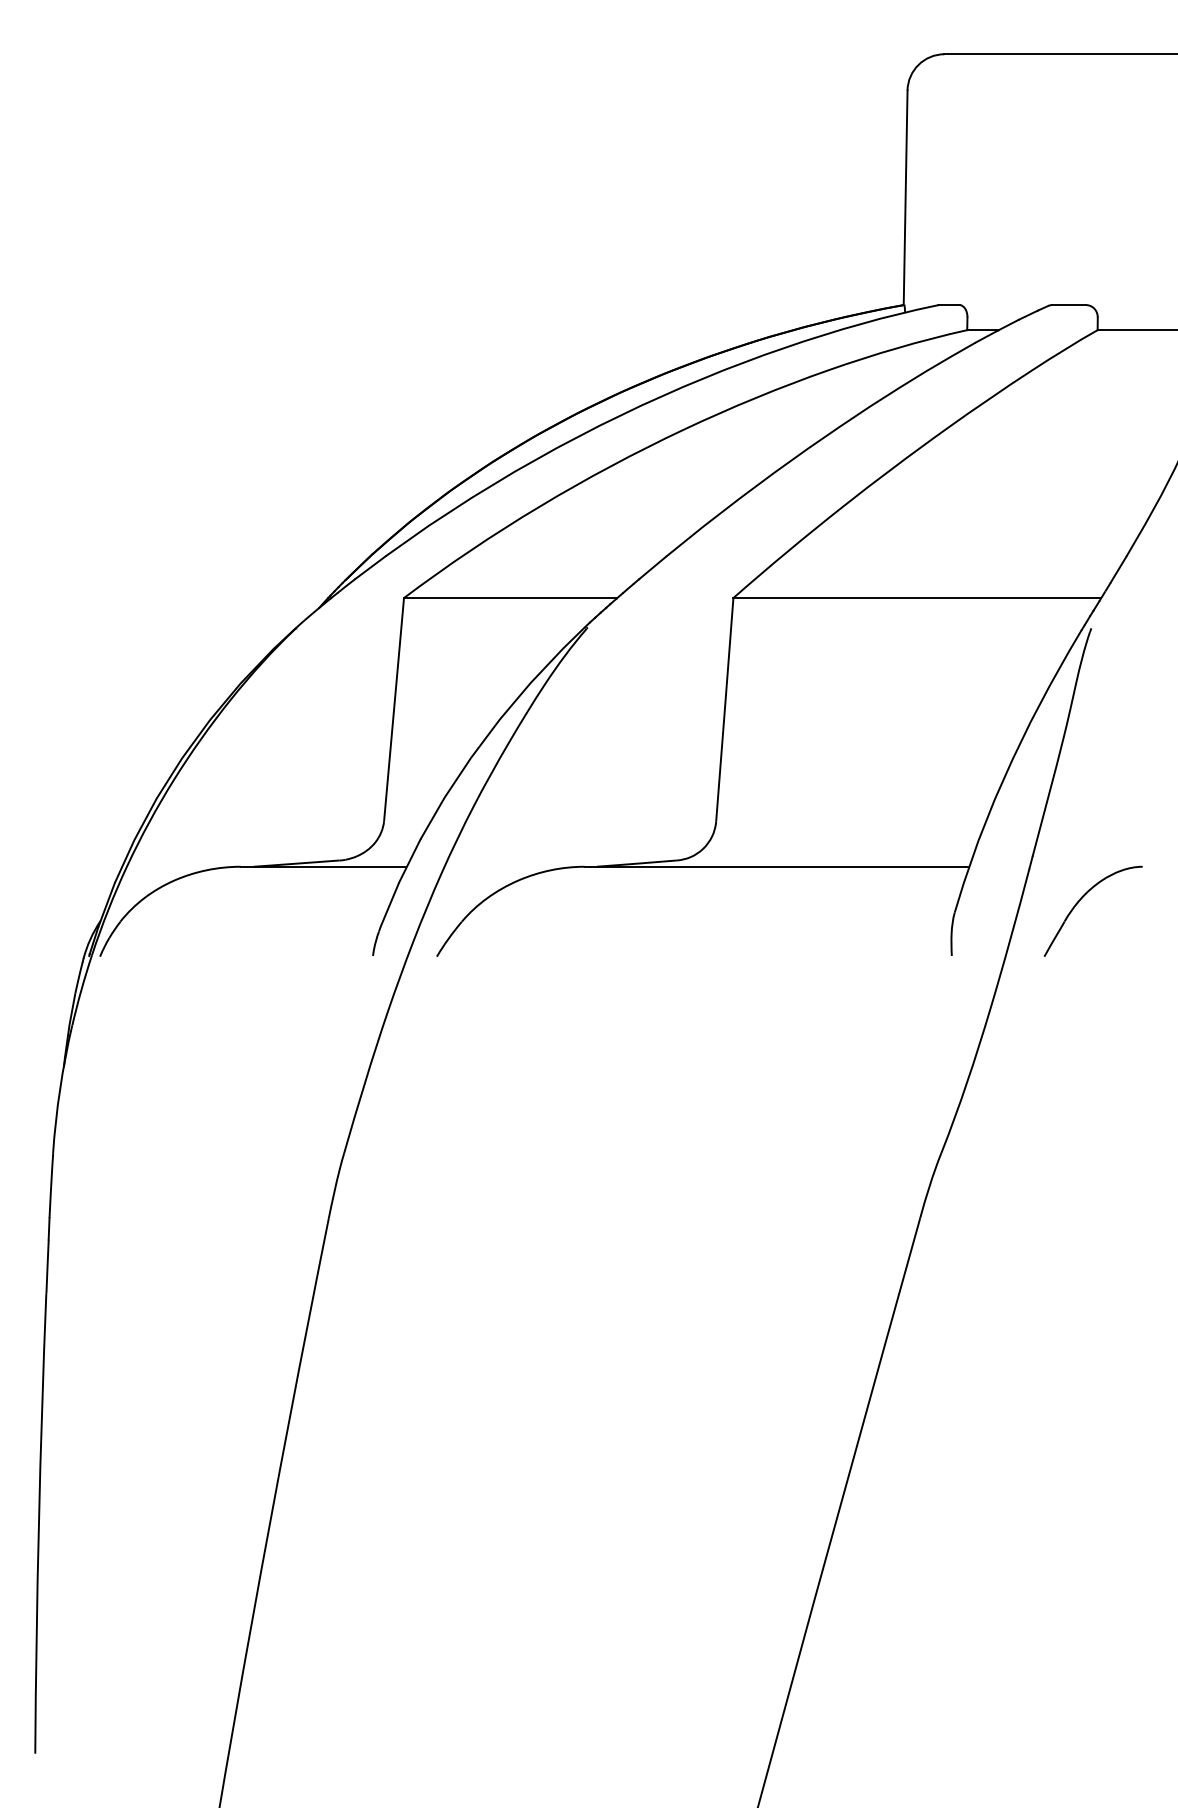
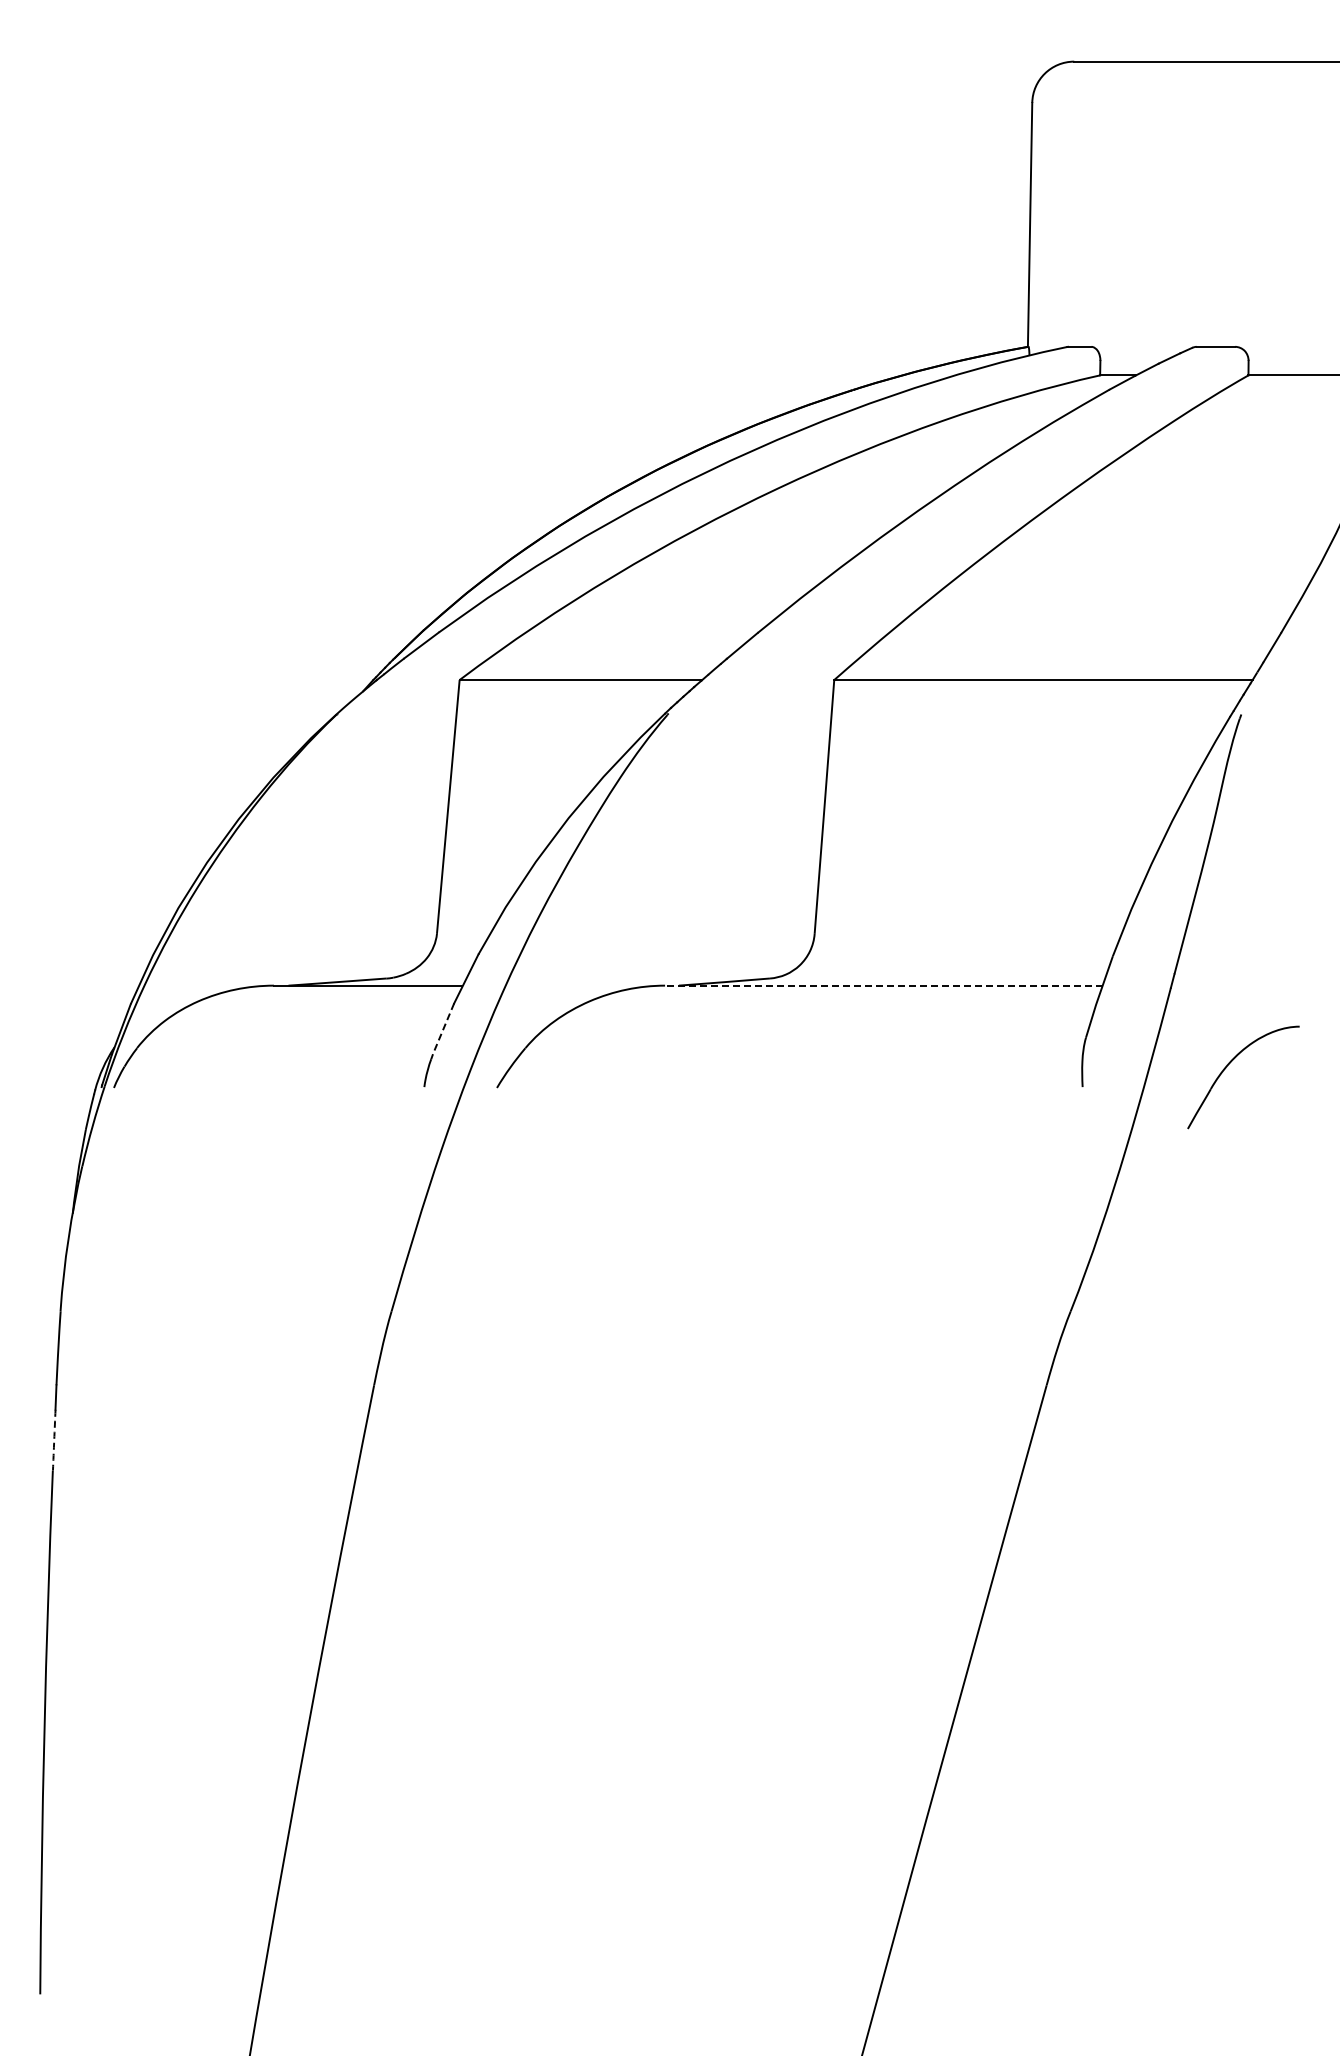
line: (776, 866) -> (883, 985), solid -> dashed
part: (1081, 899) -> (1230, 1063), moved
line: (388, 907) -> (442, 1031), solid -> dashed
arc: (47, 1266) -> (54, 1440), solid -> dashed

